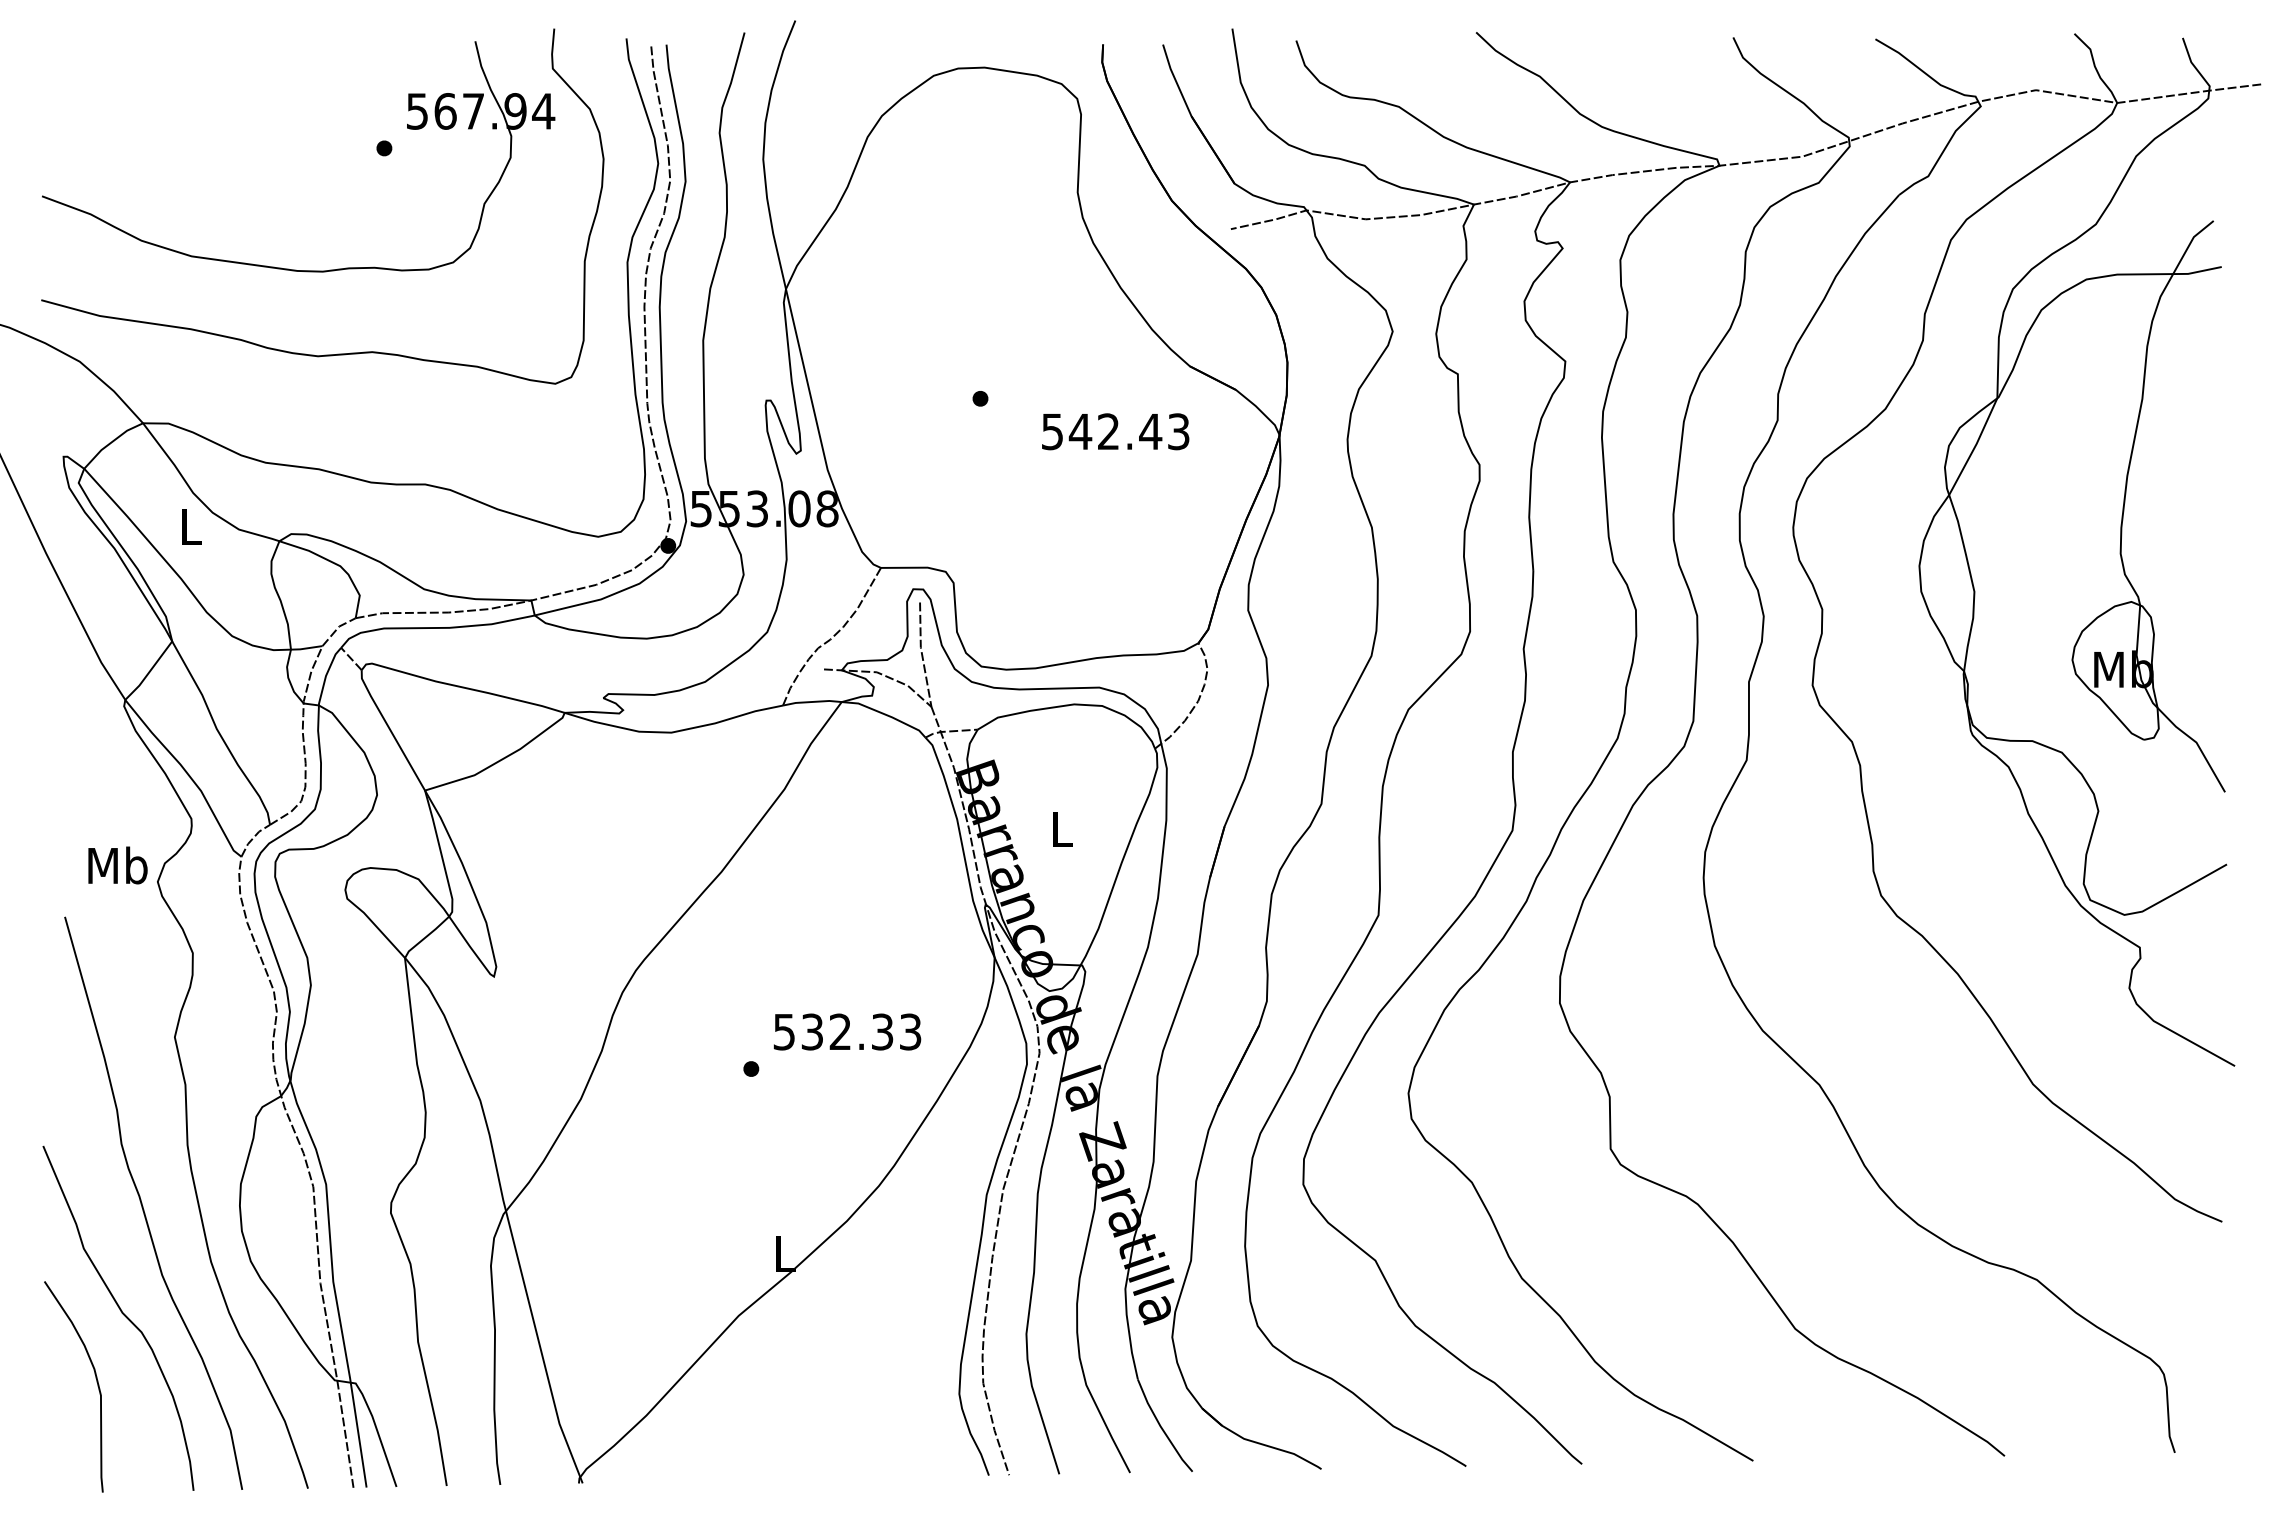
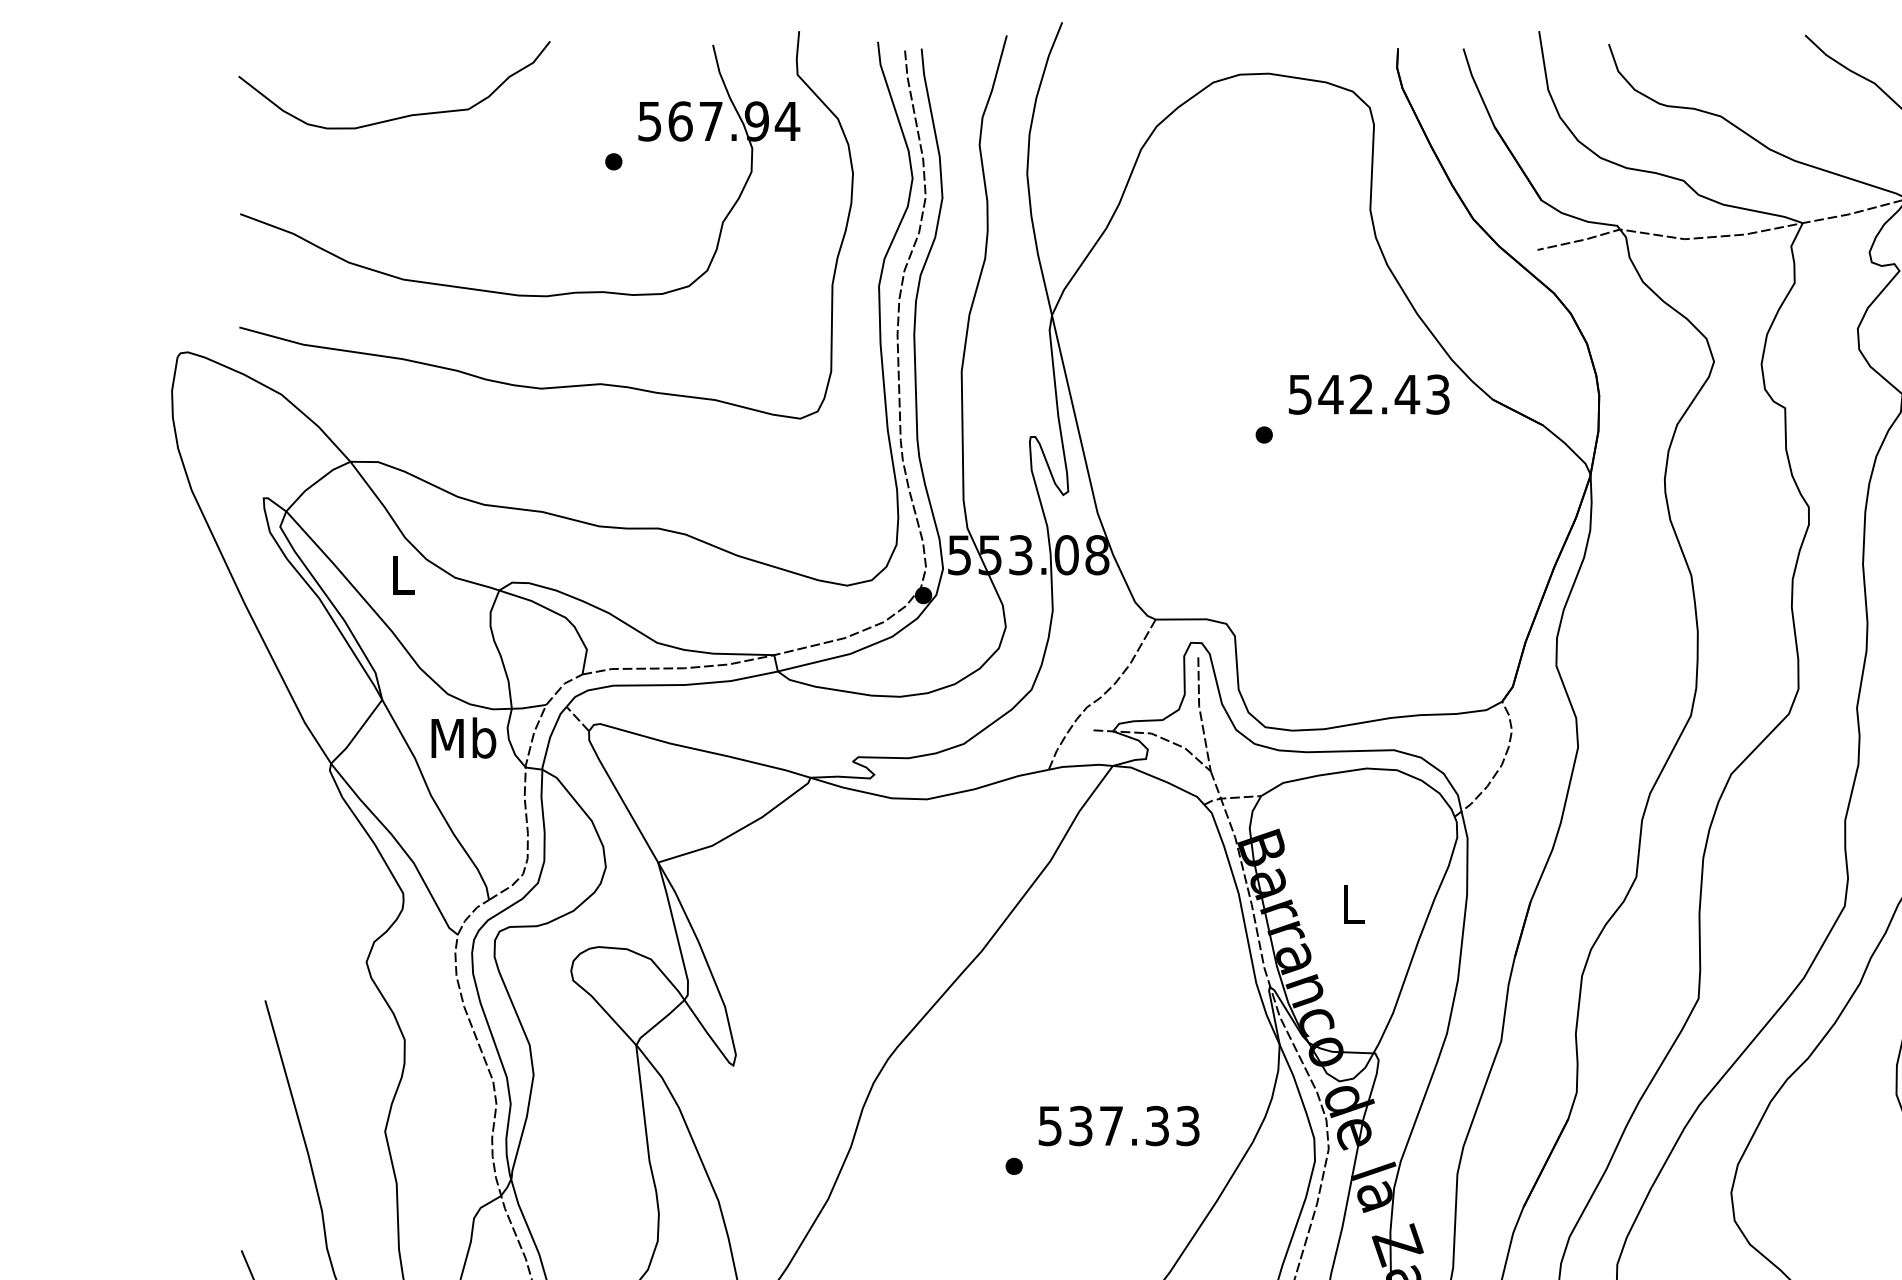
curve: (190, 106) -> (402, 116), added
text: (1115, 431) -> (1369, 394), moved
text: (117, 865) -> (463, 738), moved
text: (839, 1031) -> (1110, 1125), 532.33 -> 537.33

